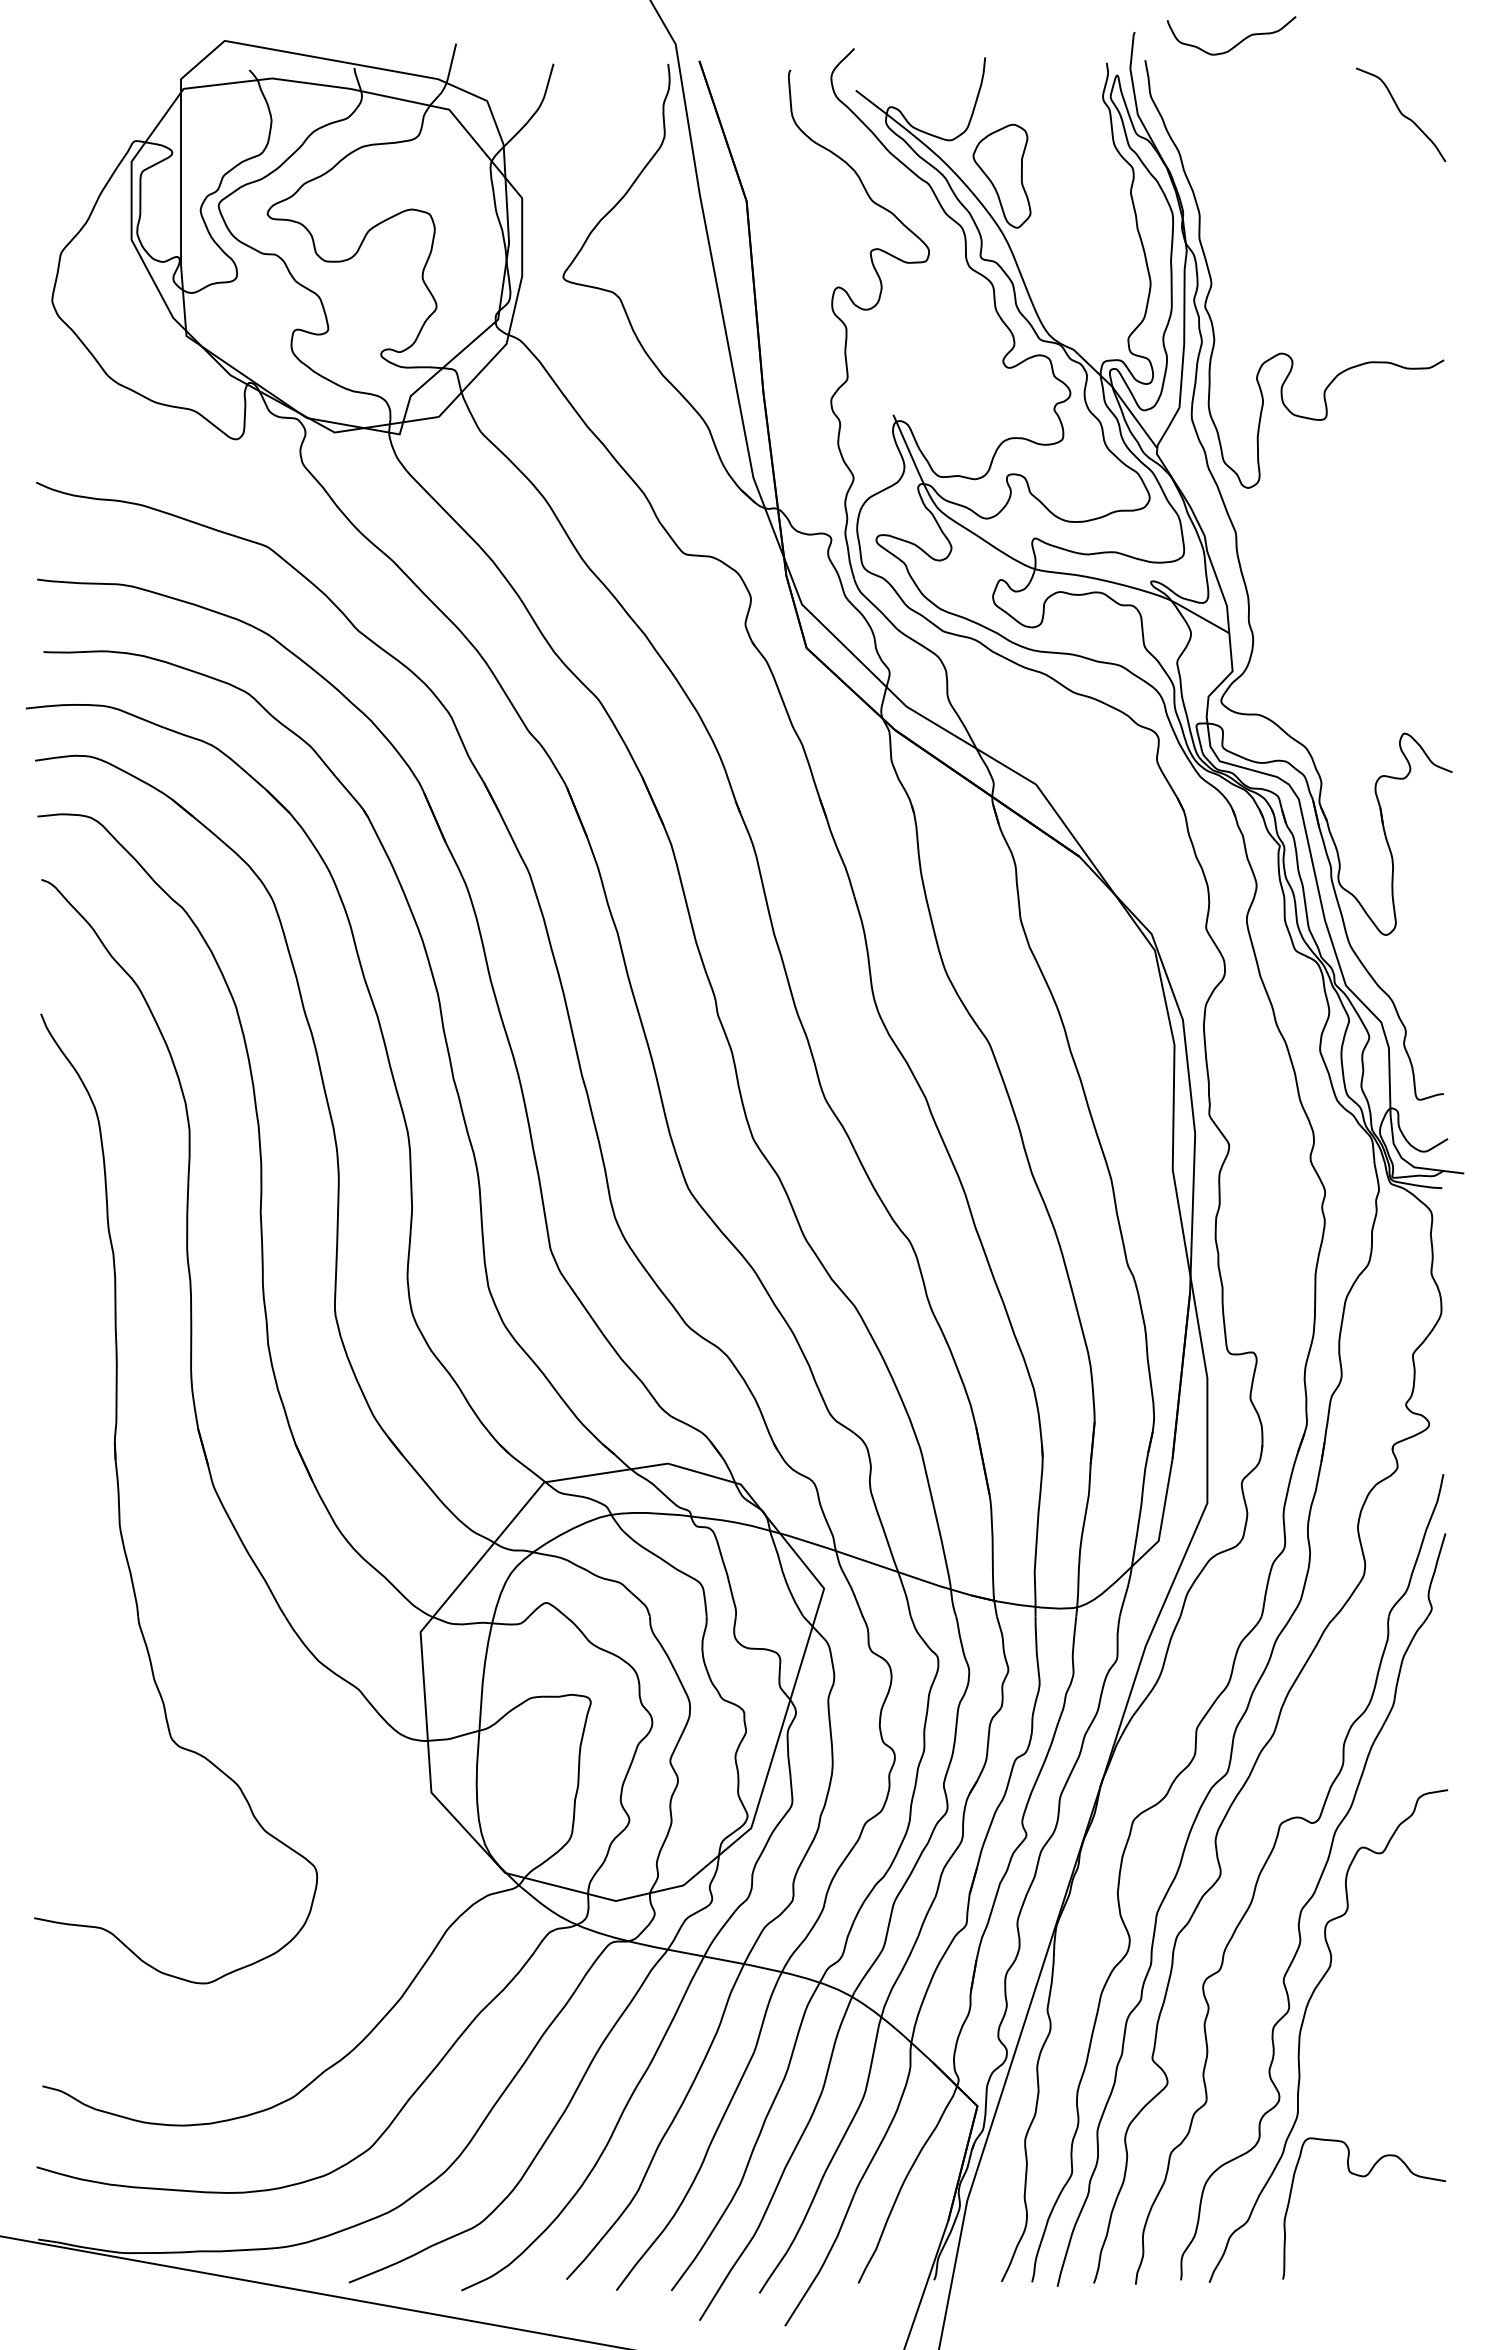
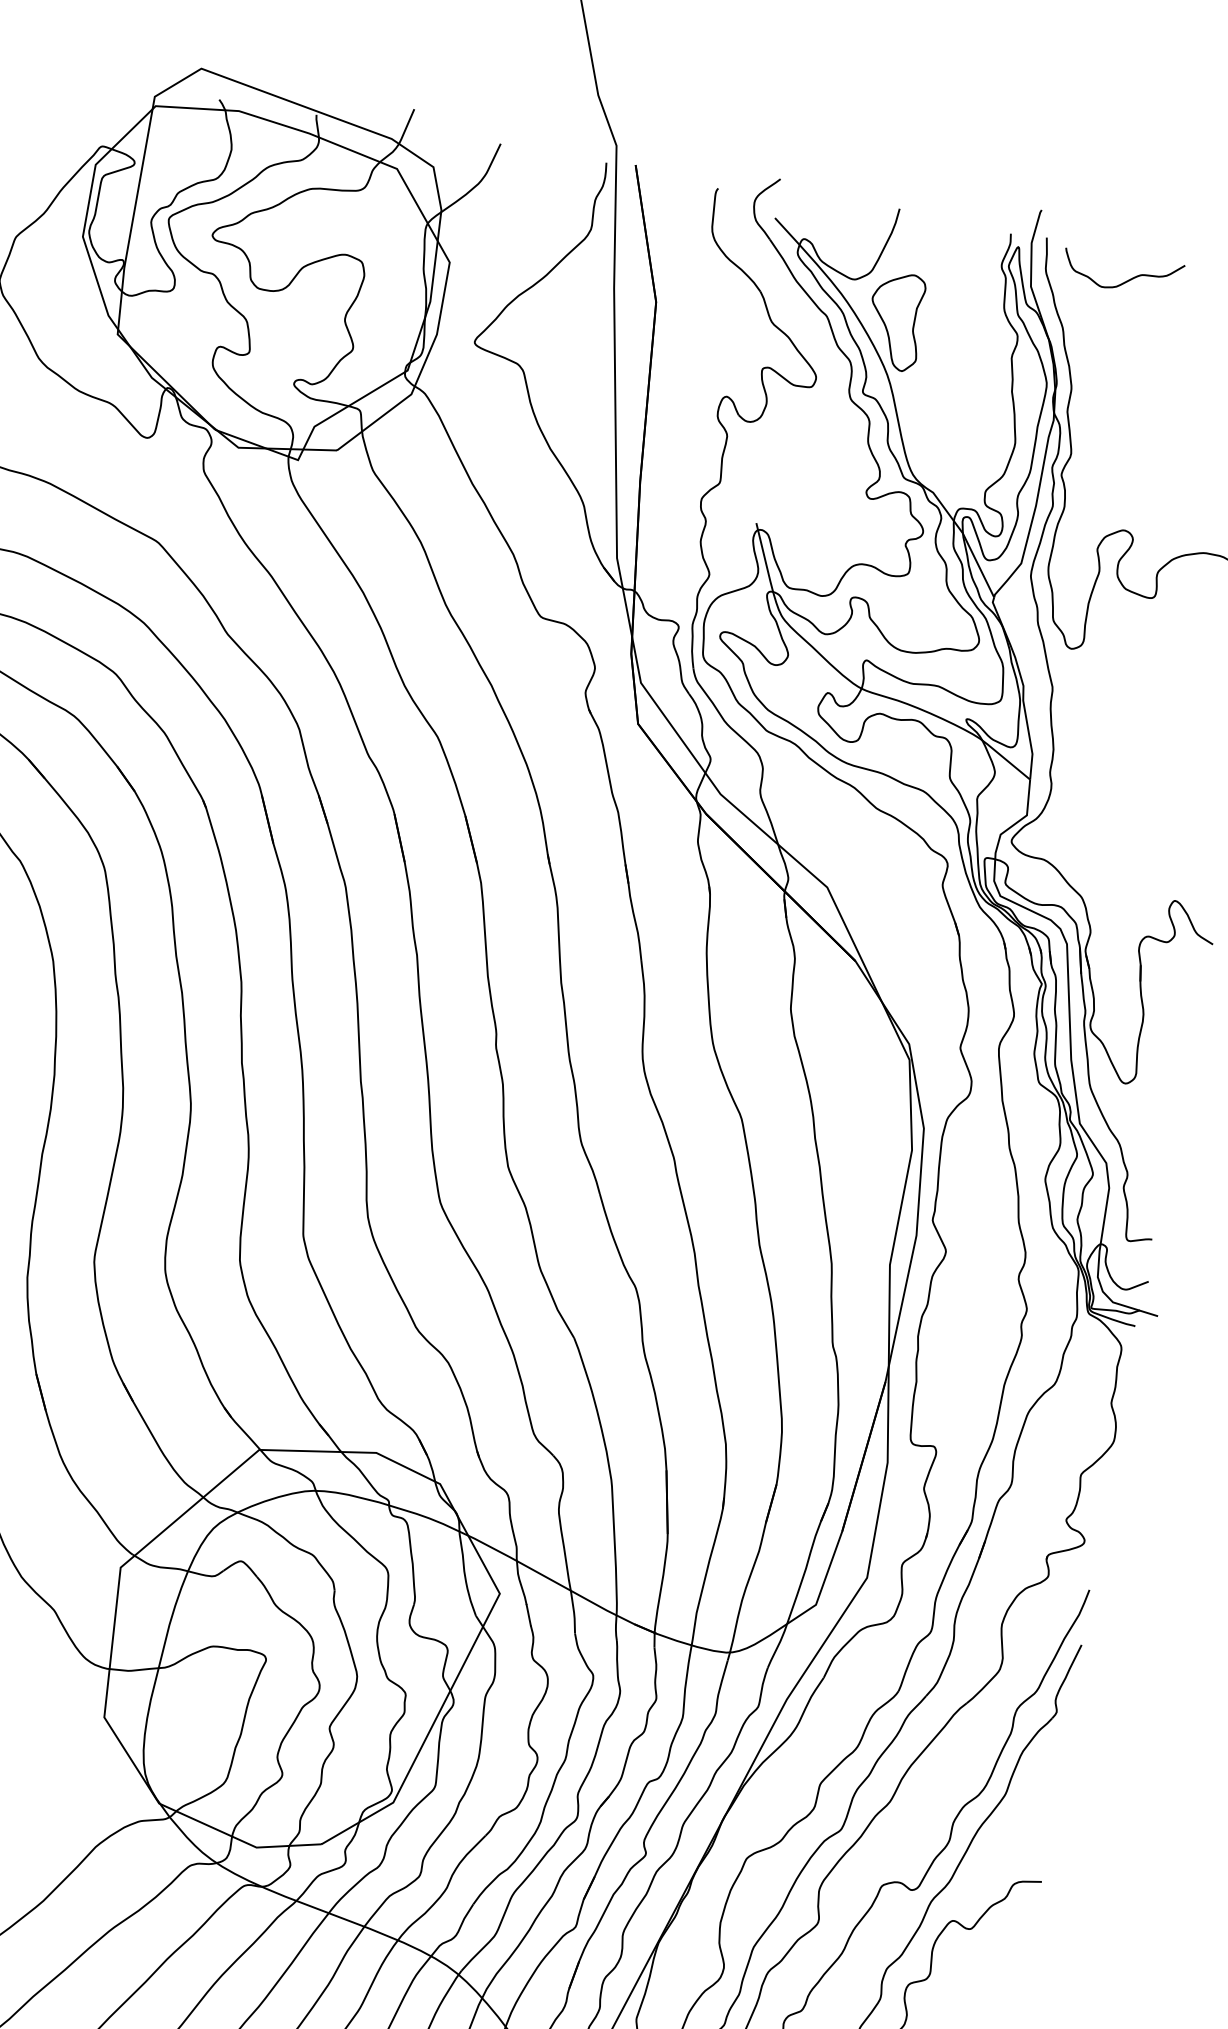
curve: (1235, 44) -> (1124, 281), moved

